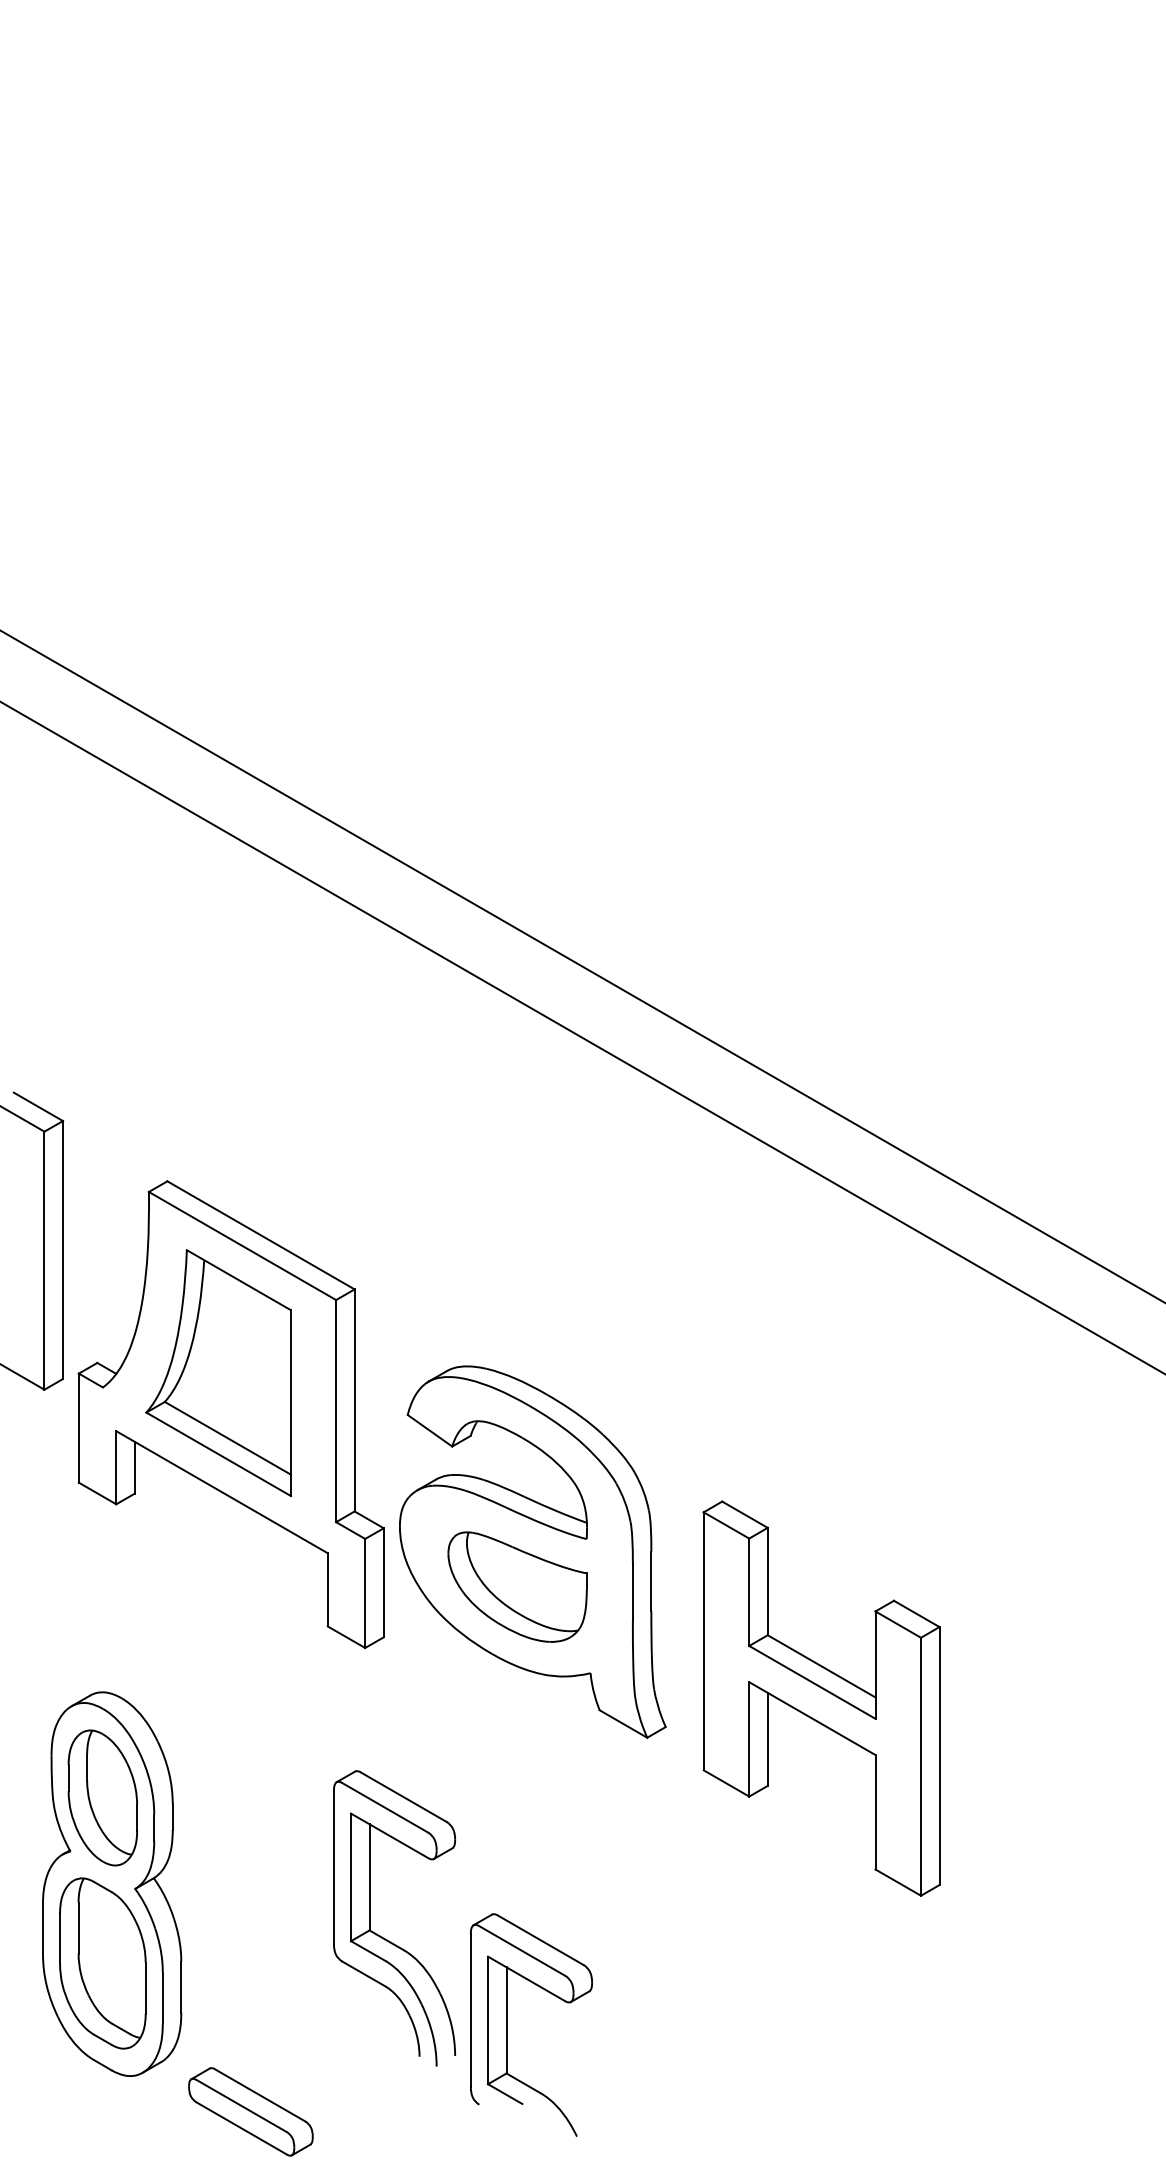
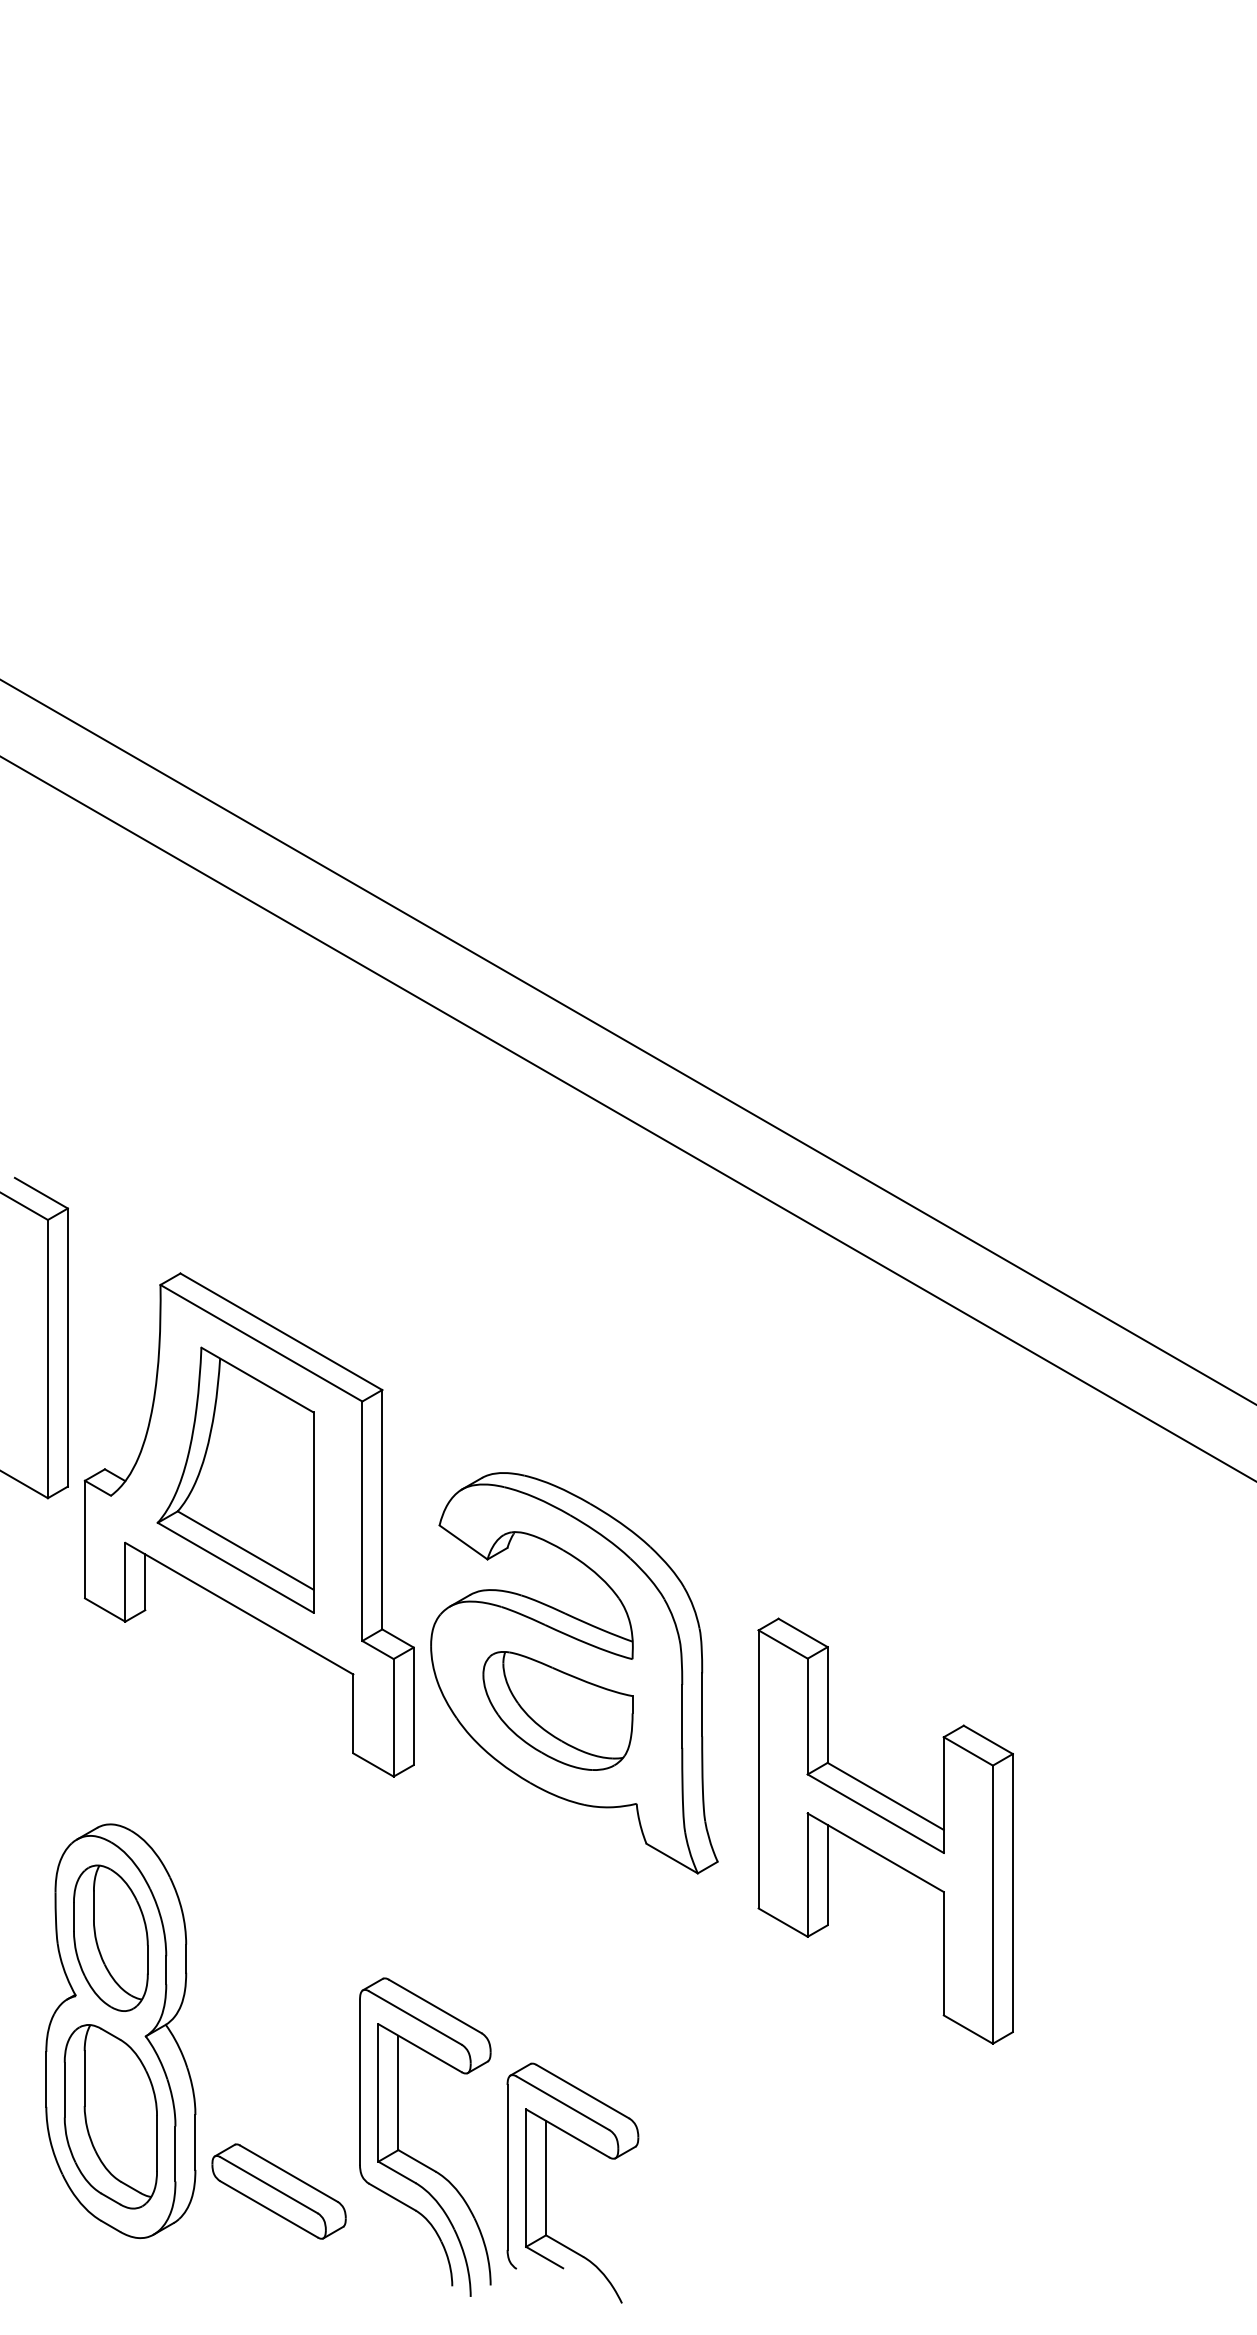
part: (382, 1936) -> (412, 2156), moved
part: (250, 2111) -> (278, 2191), moved

